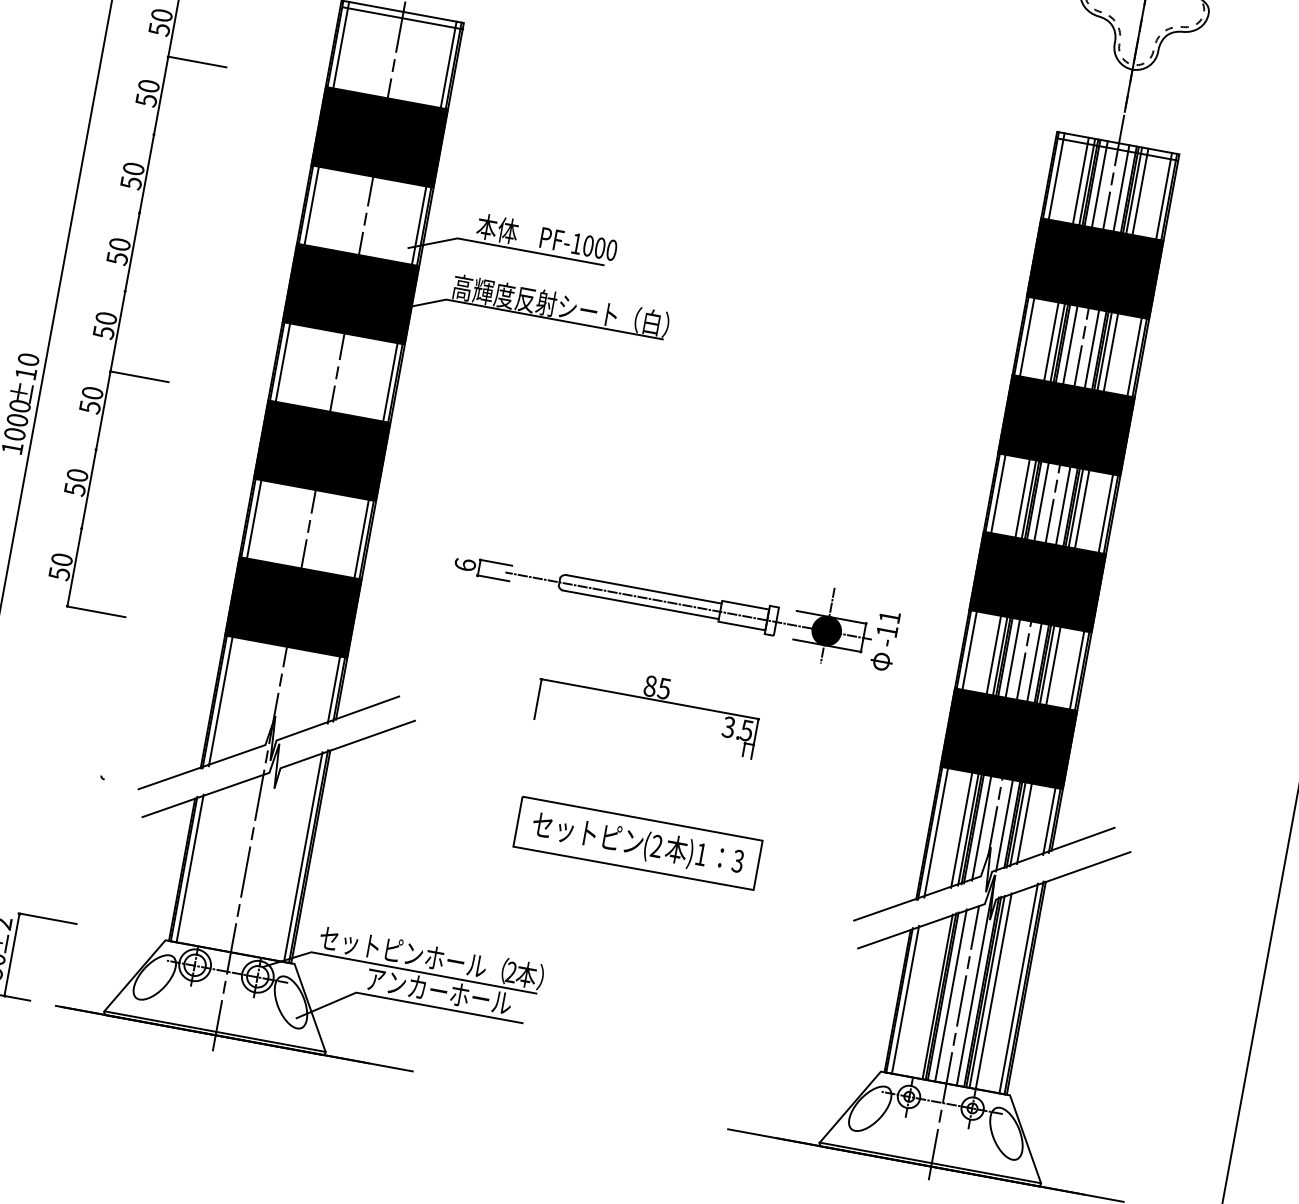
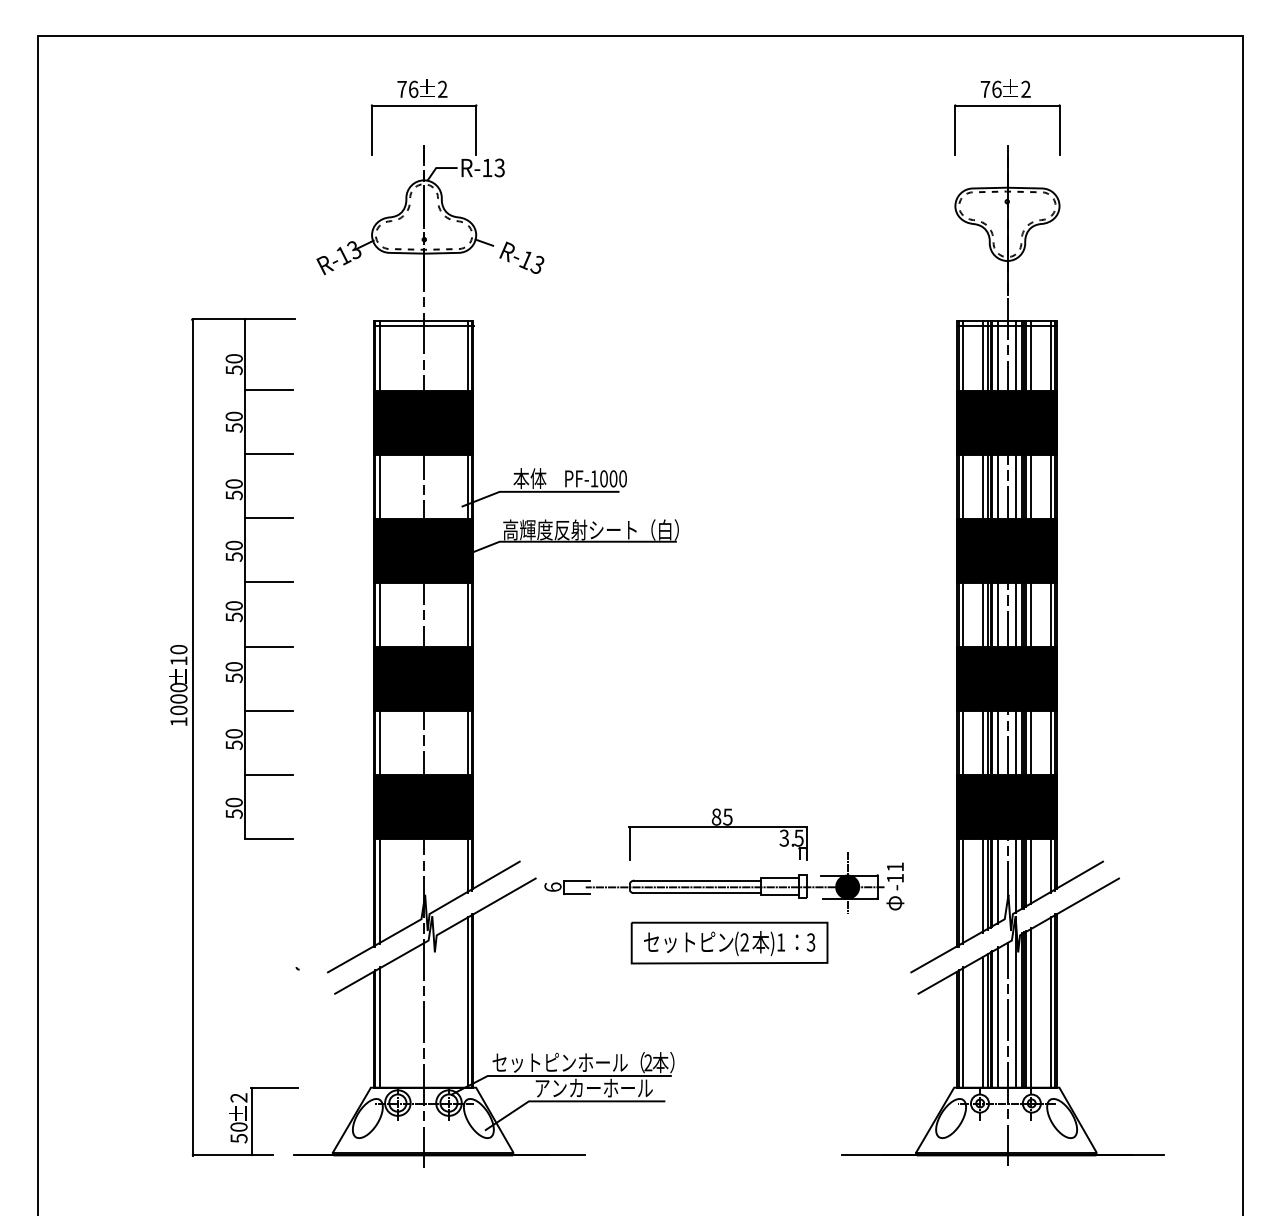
line: (182, 140) -> (268, 454), added
line: (168, 219) -> (268, 518), added
line: (153, 297) -> (268, 582), added
line: (124, 454) -> (268, 710), added
line: (110, 533) -> (268, 774), added
part: (676, 597) -> (724, 882), moved
line: (930, 996) -> (982, 1021), added

